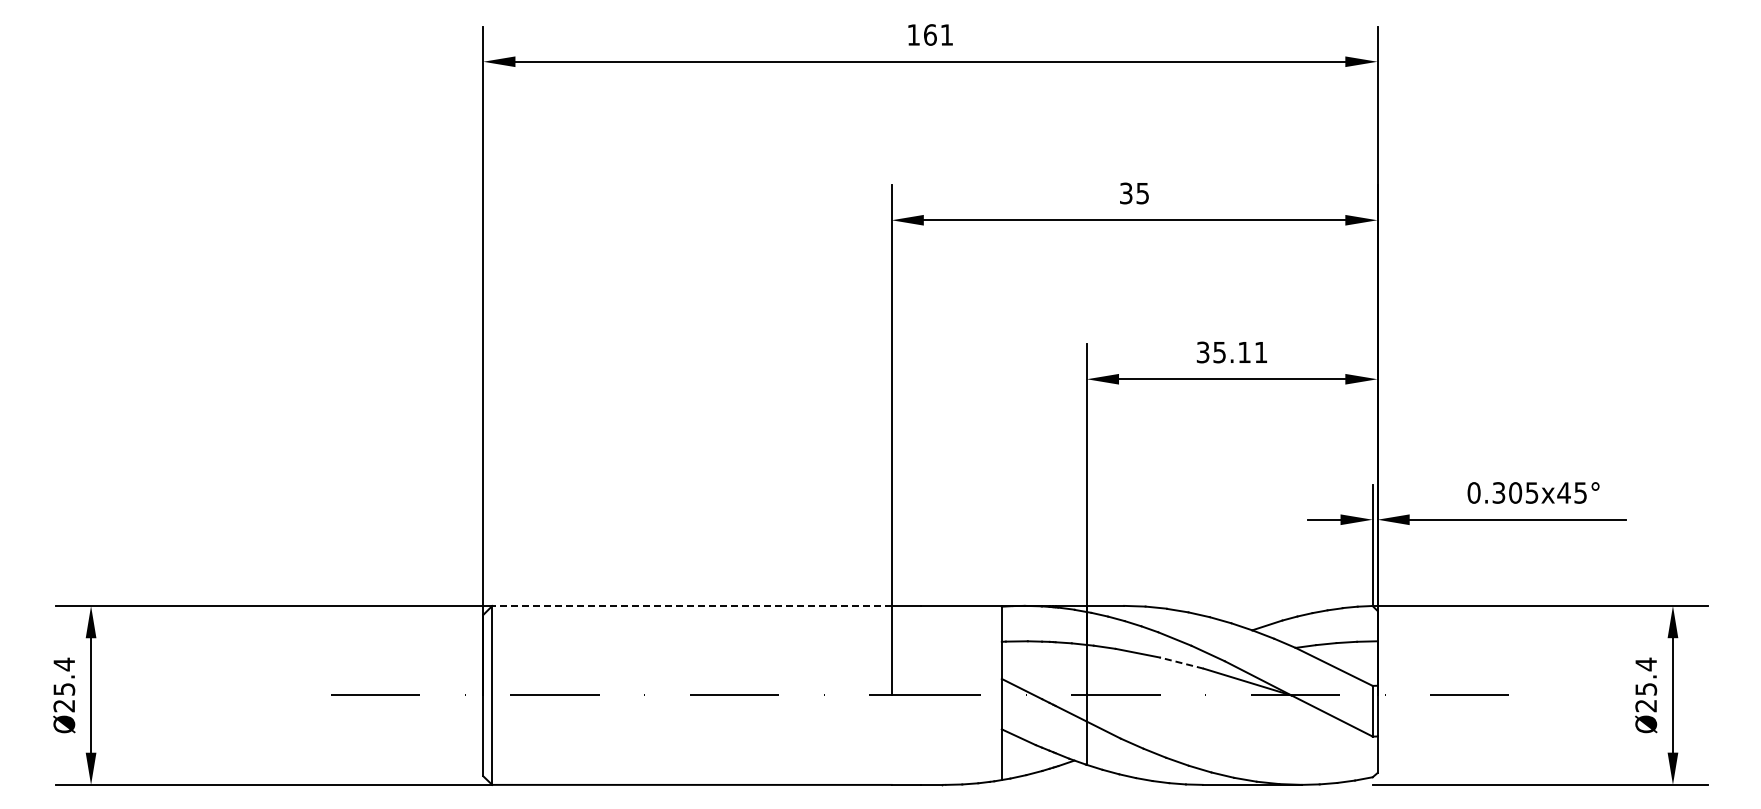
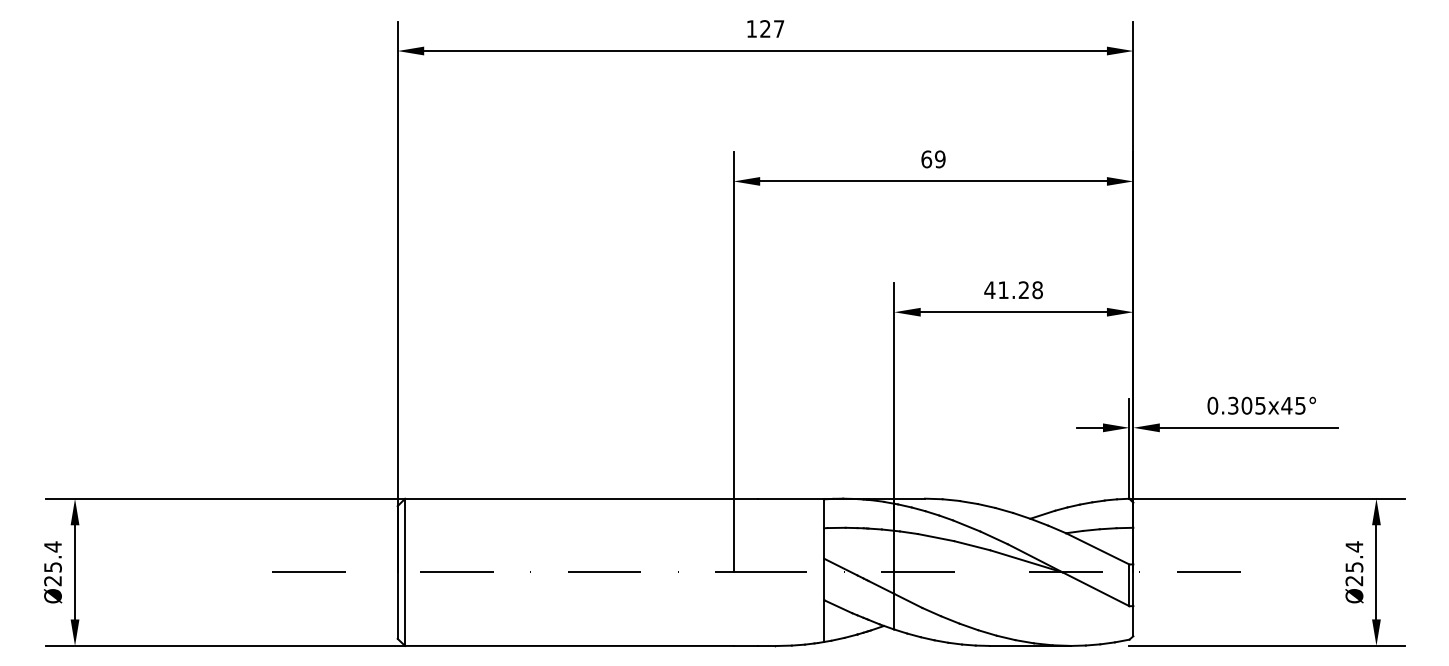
text: (938, 34) -> (772, 28), 161 -> 127
text: (1134, 193) -> (933, 159), 35 -> 69
text: (1231, 352) -> (1013, 290), 35.11 -> 41.28
line: (691, 606) -> (569, 499), dashed -> solid
line: (1181, 663) -> (972, 546), dashed -> solid

